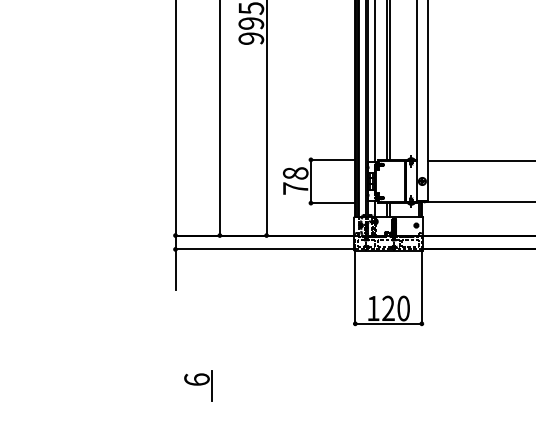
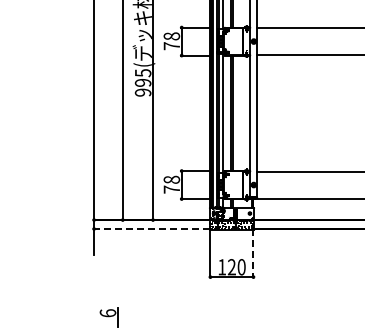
line: (264, 248) -> (151, 228), solid -> dashed
line: (421, 287) -> (253, 253), solid -> dashed

